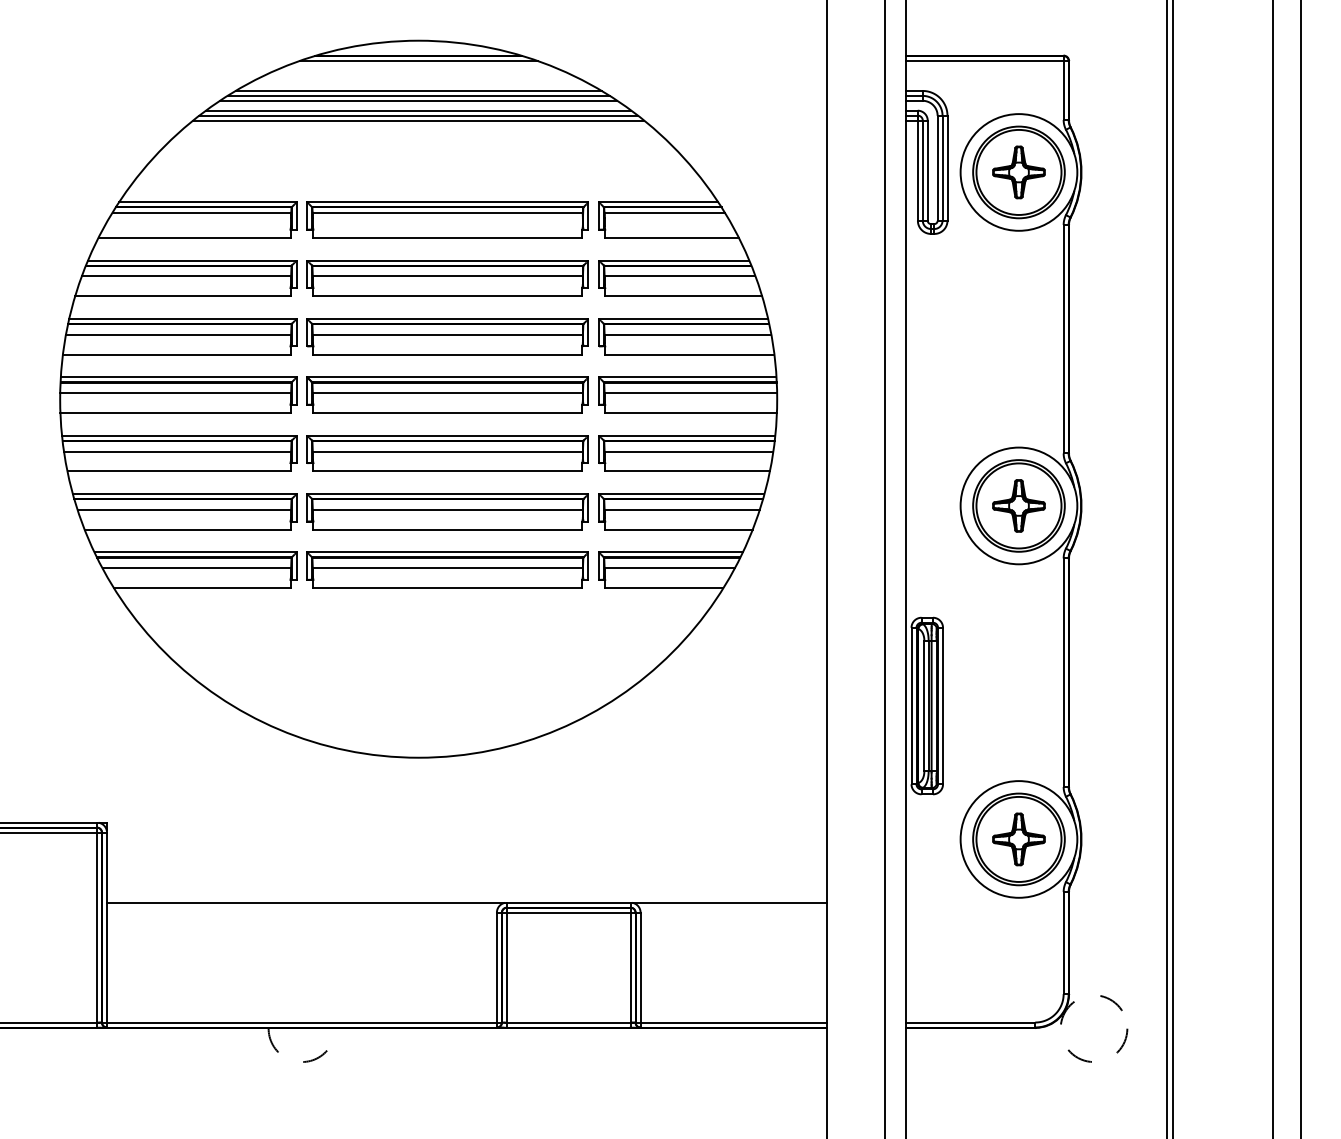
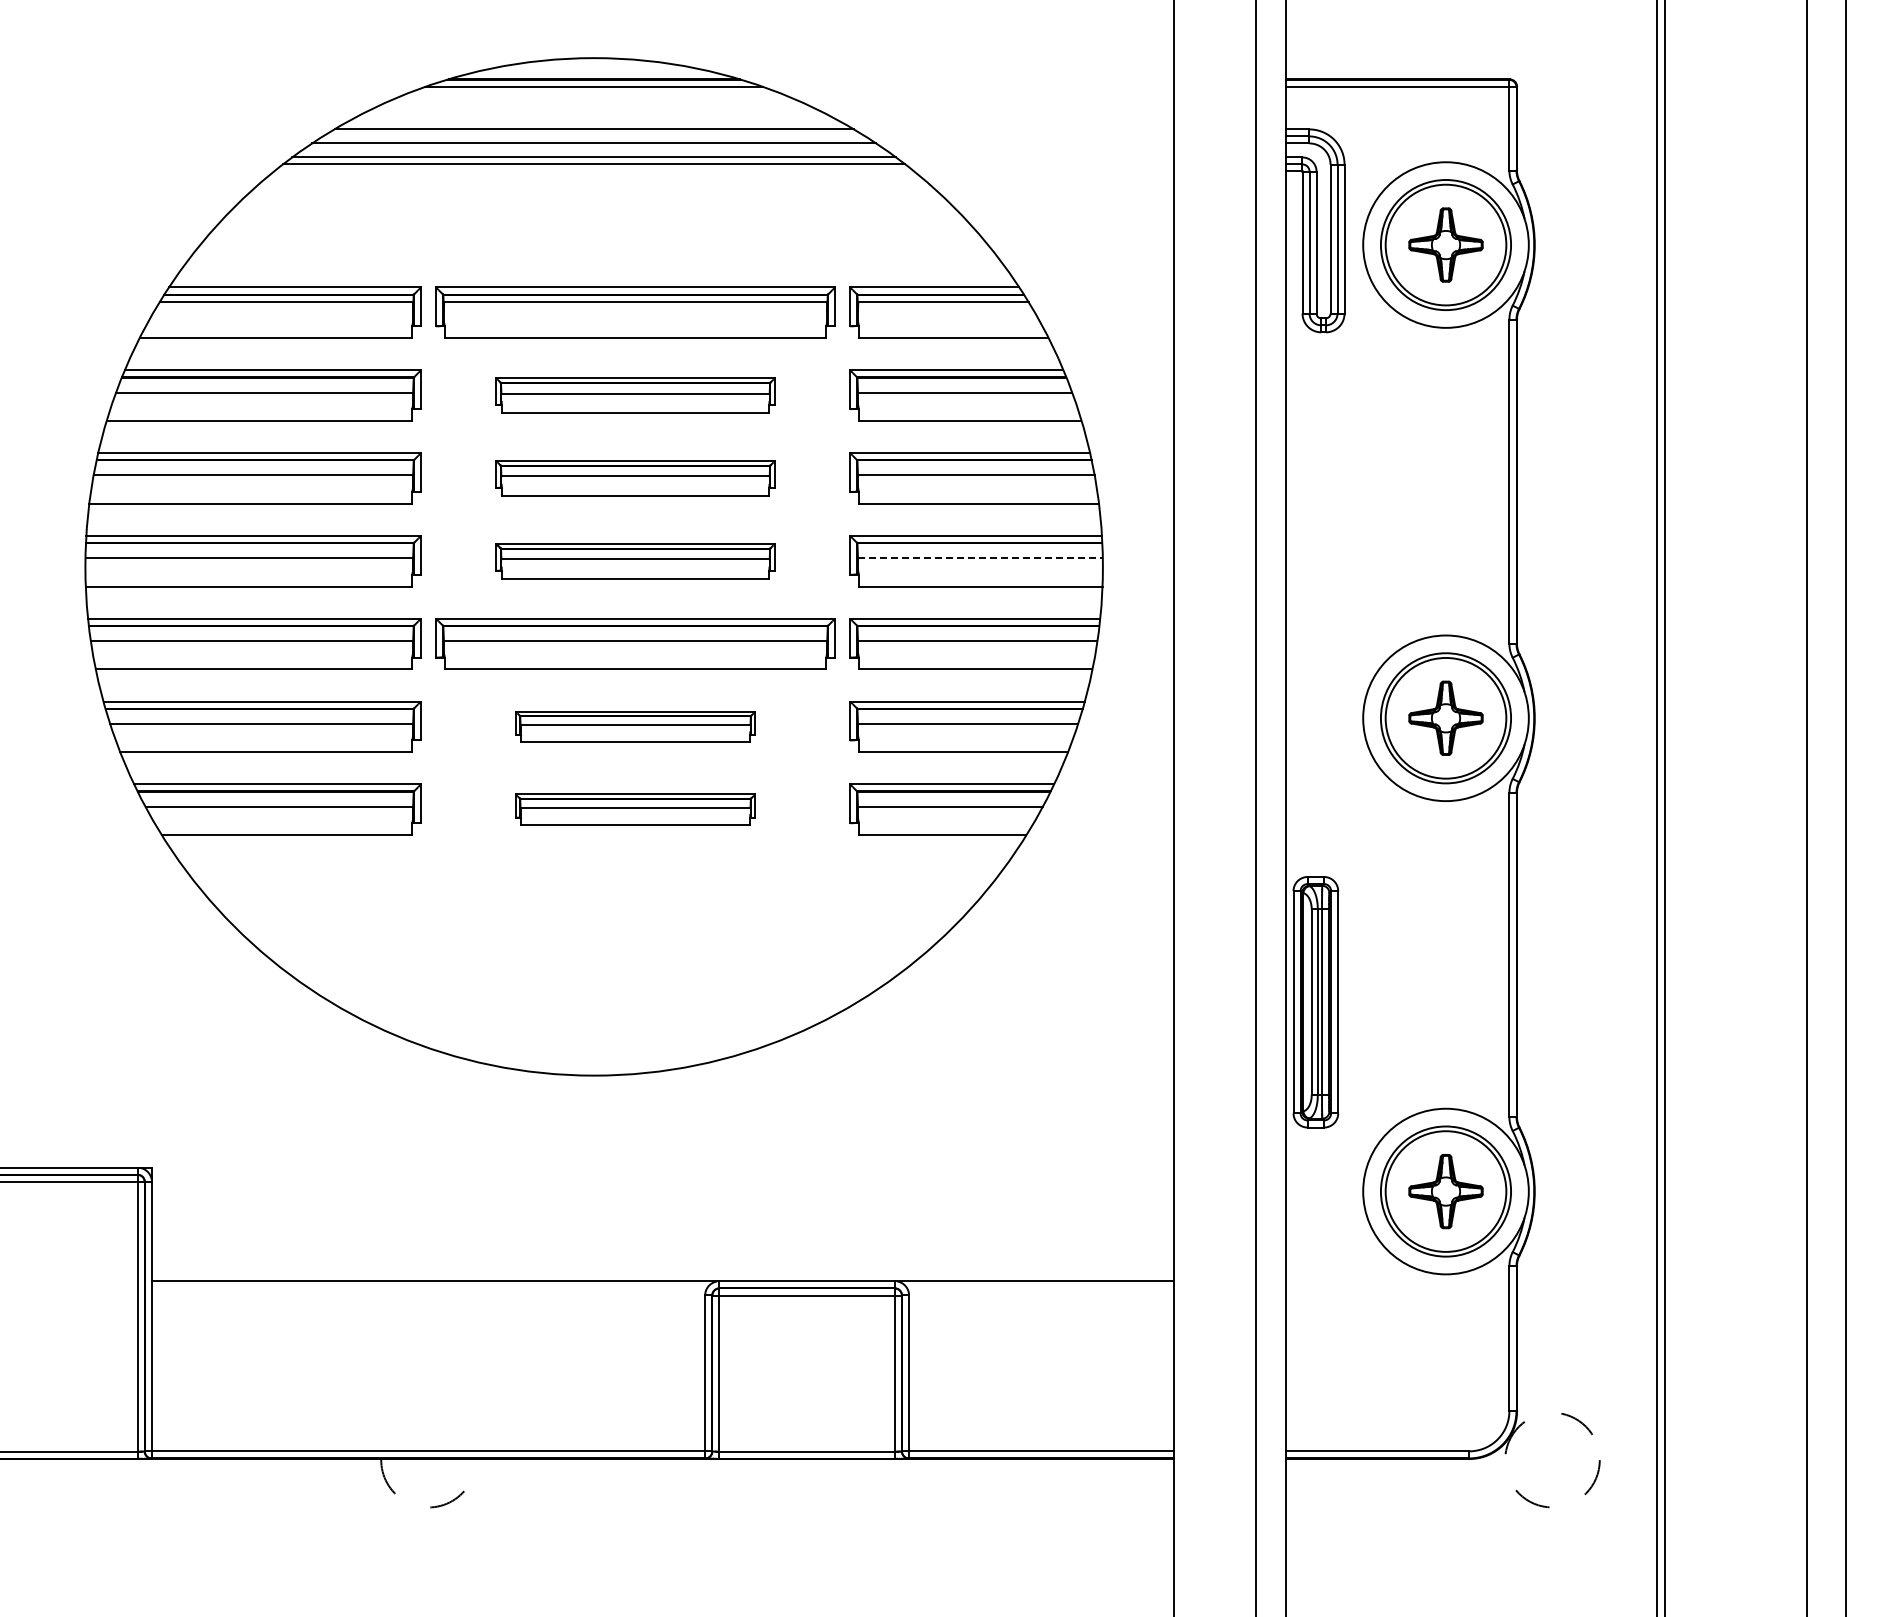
line: (418, 95) -> (594, 136), removed
line: (418, 120) -> (594, 171), removed
part: (447, 278) -> (635, 395), size x0.7
part: (447, 336) -> (635, 478), size x0.7
line: (690, 393) -> (980, 558), solid -> dashed
part: (447, 395) -> (635, 561), size x0.7
part: (447, 511) -> (635, 726), size x0.6
part: (447, 570) -> (635, 809), size x0.6

